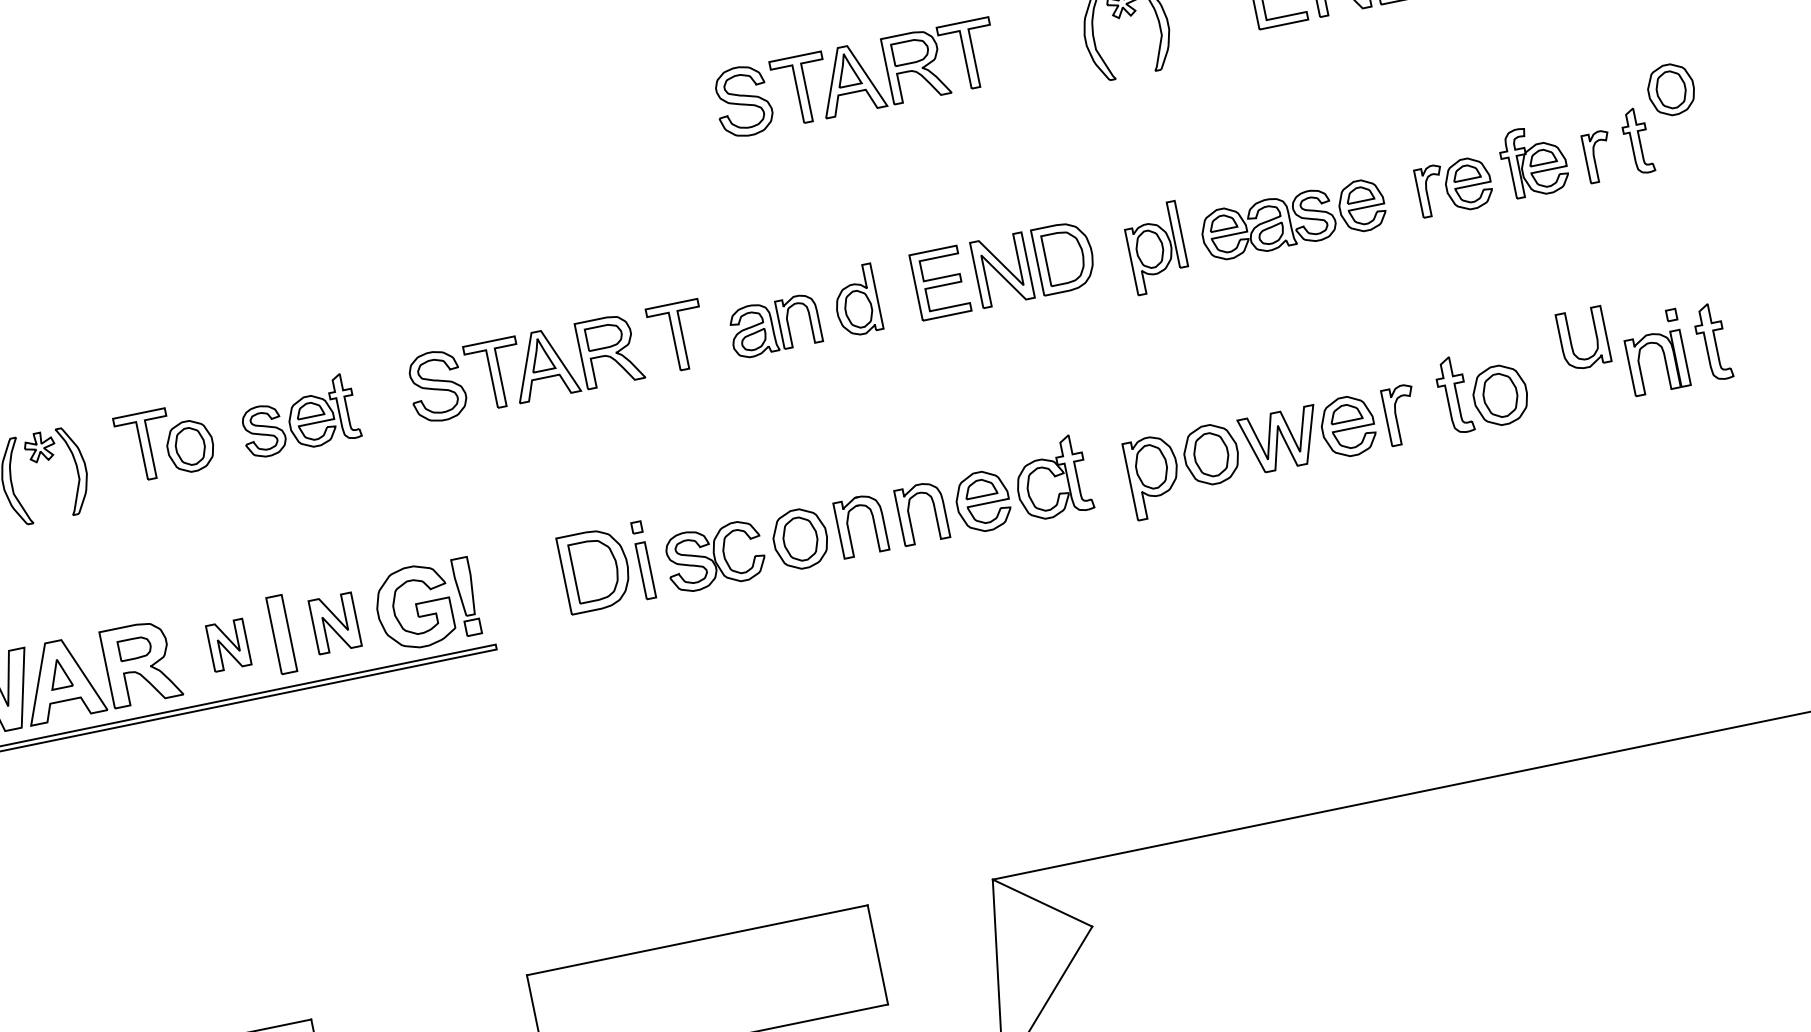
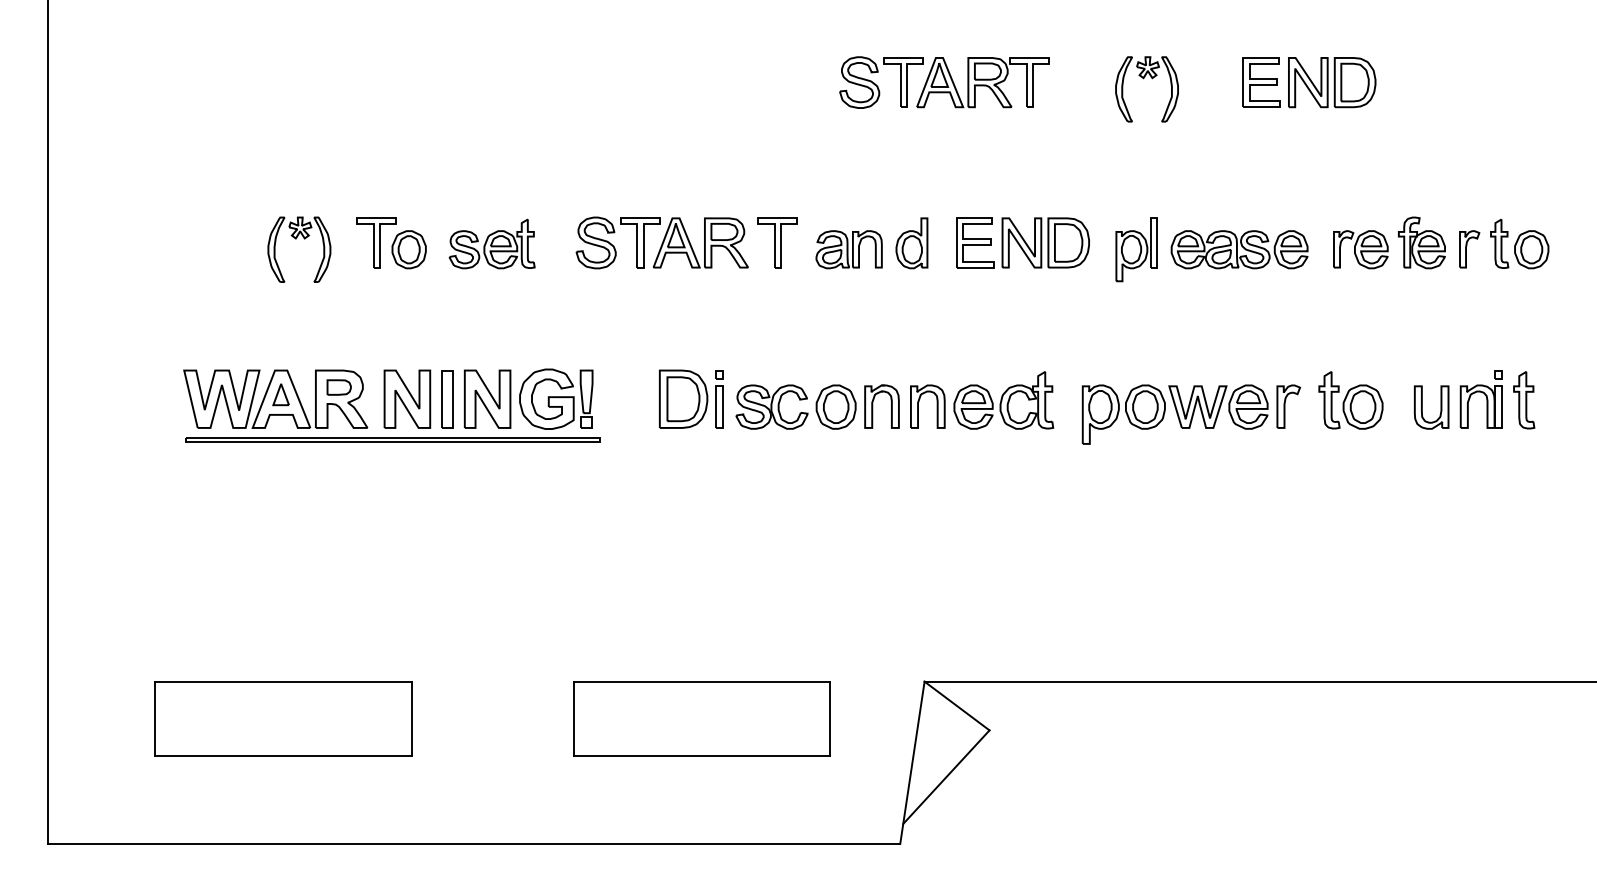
part: (1670, 89) -> (1531, 249), moved
part: (1571, 341) -> (1422, 407), moved
part: (334, 622) -> (487, 398), size x1.43
part: (228, 644) -> (407, 398), size x1.67

